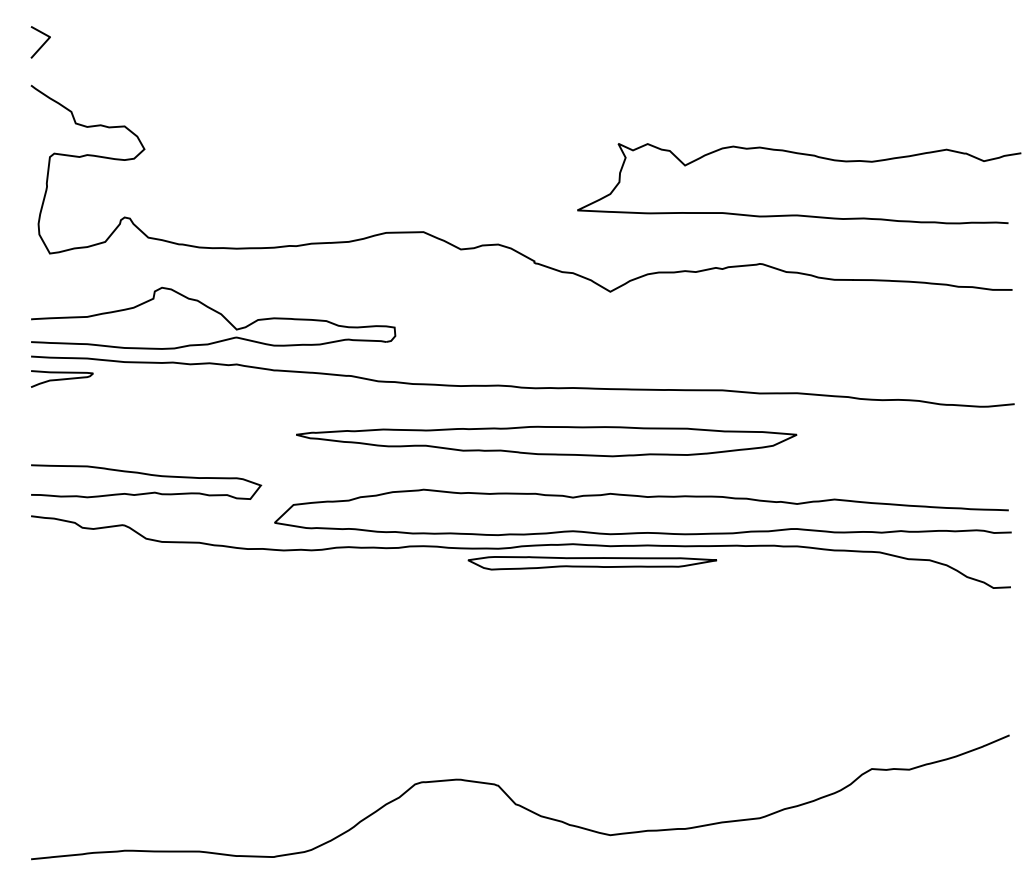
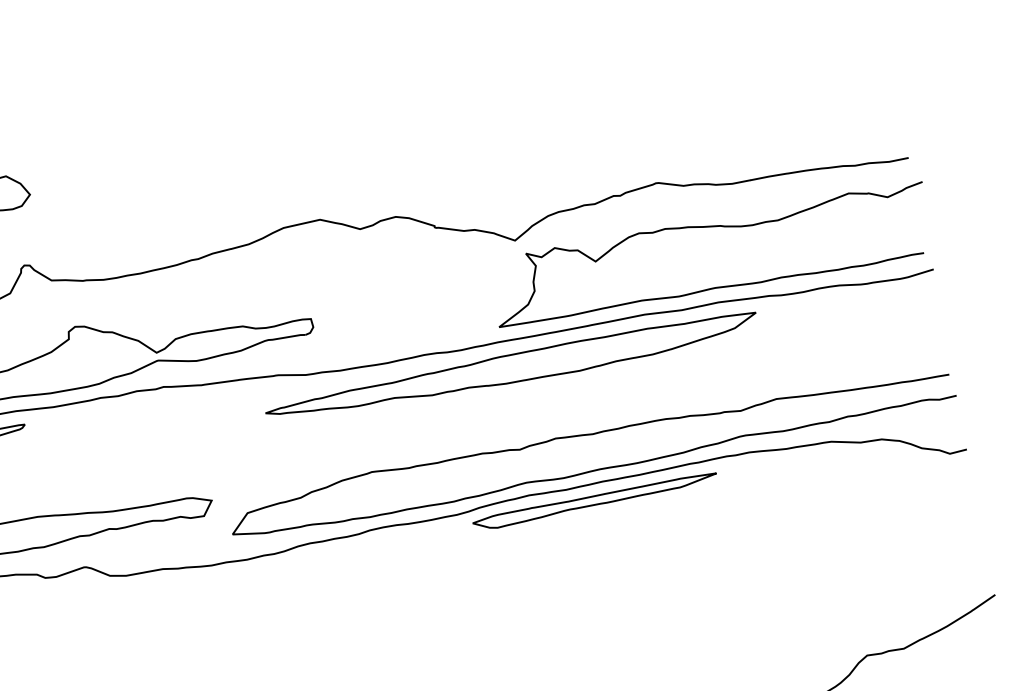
curve: (804, 155) -> (710, 227), moved
part: (546, 441) -> (512, 369), moved
part: (592, 563) -> (595, 501), moved

